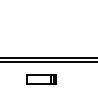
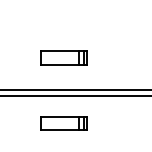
part: (41, 37) -> (64, 58), added

